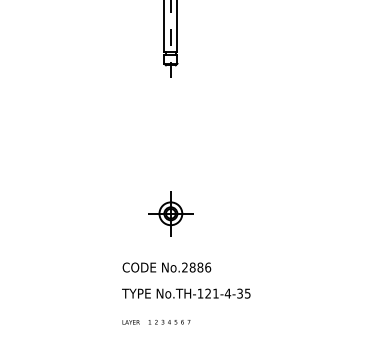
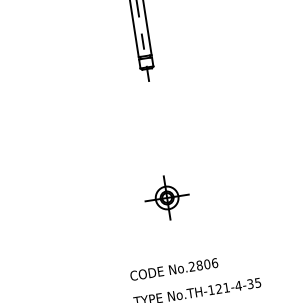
part: (170, 213) -> (166, 197), moved
text: (200, 267) -> (207, 264), No.2886 -> No.2806

